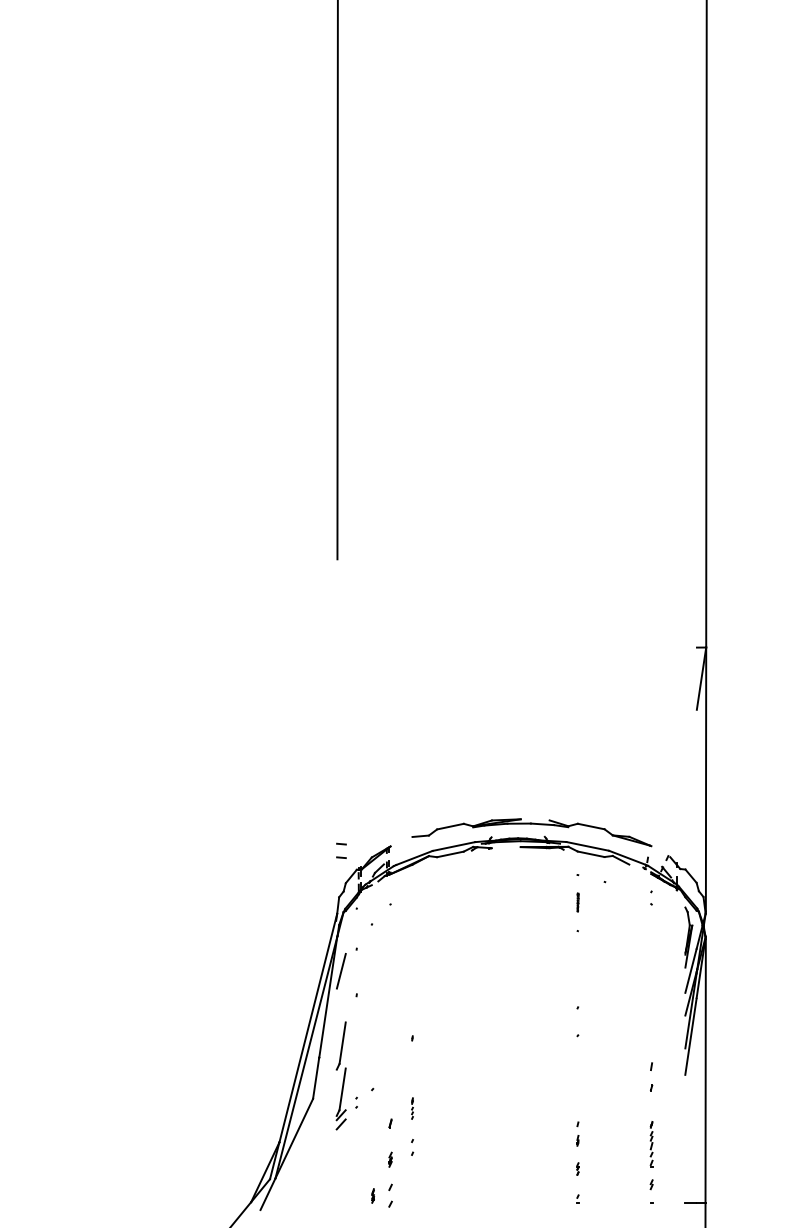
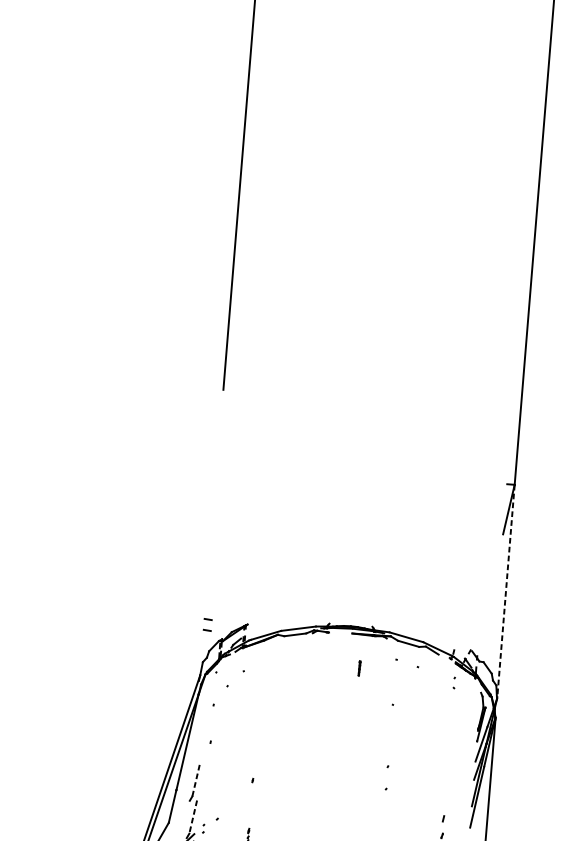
line: (706, 779) -> (506, 591), solid -> dashed
part: (531, 824) -> (362, 615), removed
line: (577, 902) -> (359, 668), moved
line: (340, 970) -> (199, 721), removed
line: (342, 1043) -> (196, 780), solid -> dashed
line: (342, 1089) -> (193, 817), solid -> dashed

